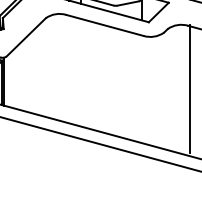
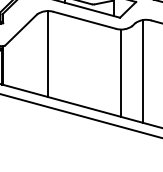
line: (60, 67) -> (48, 54), added
line: (190, 88) -> (143, 71), moved
line: (150, 90) -> (121, 72), added

